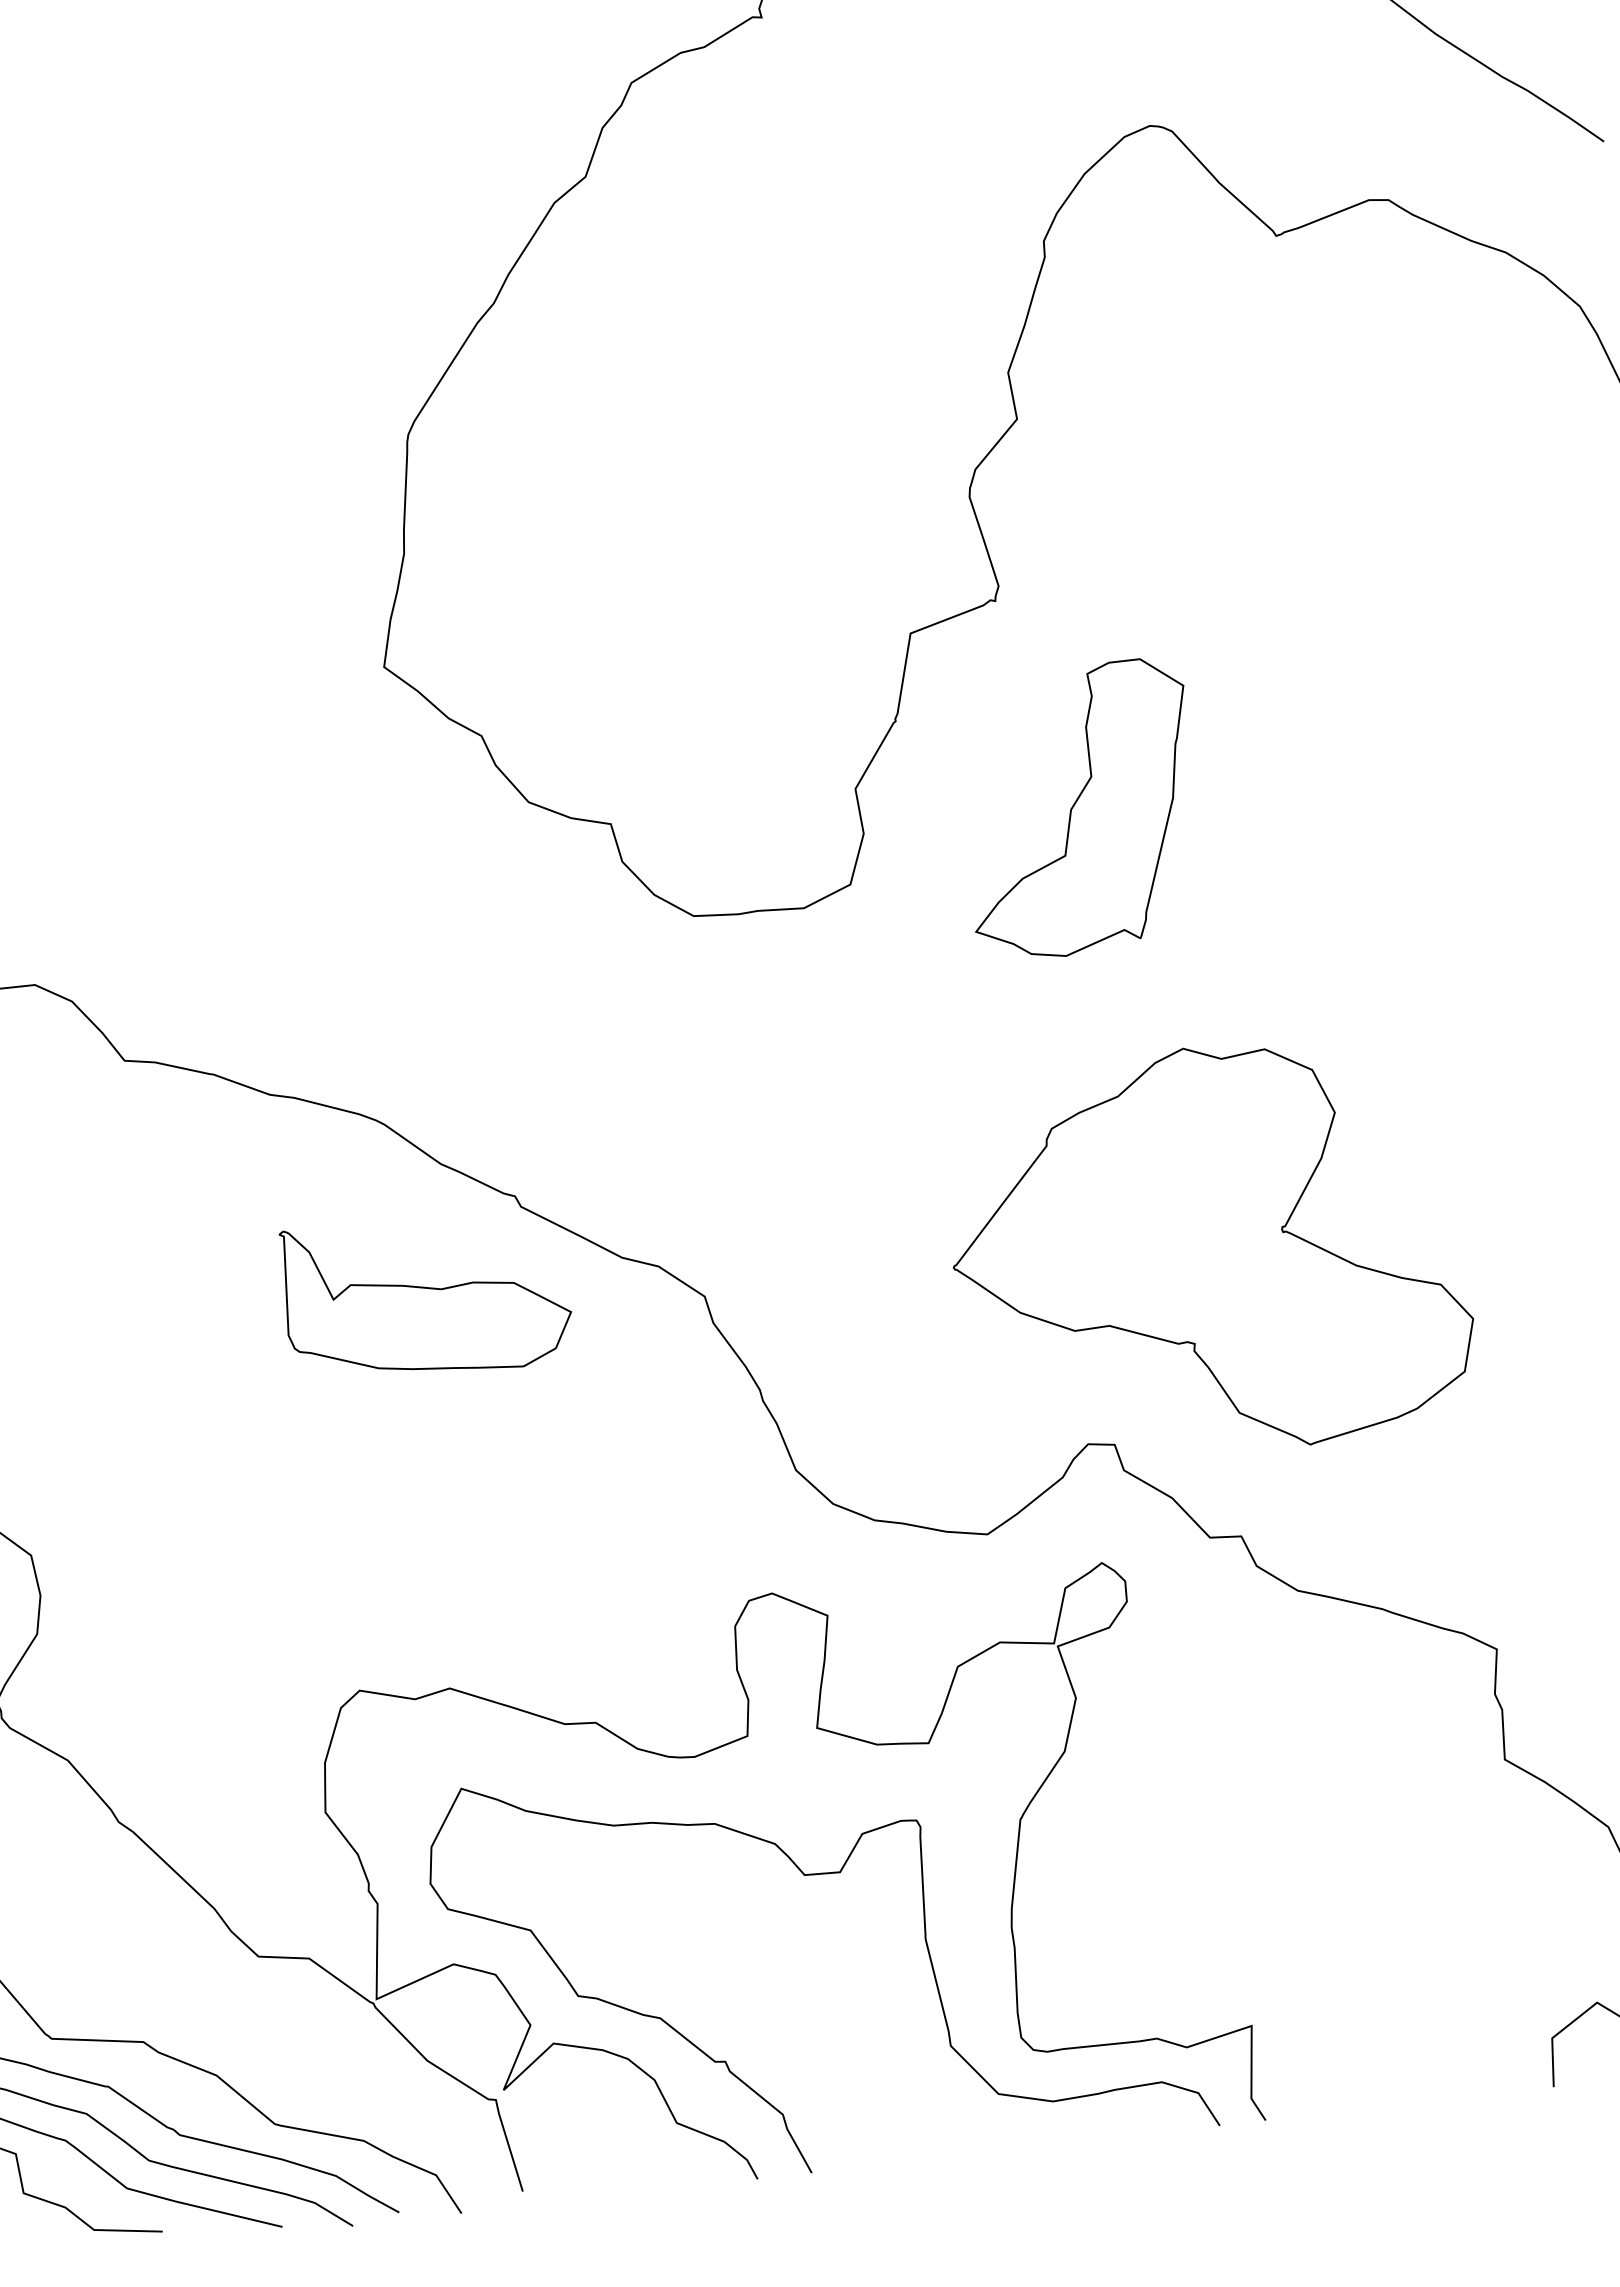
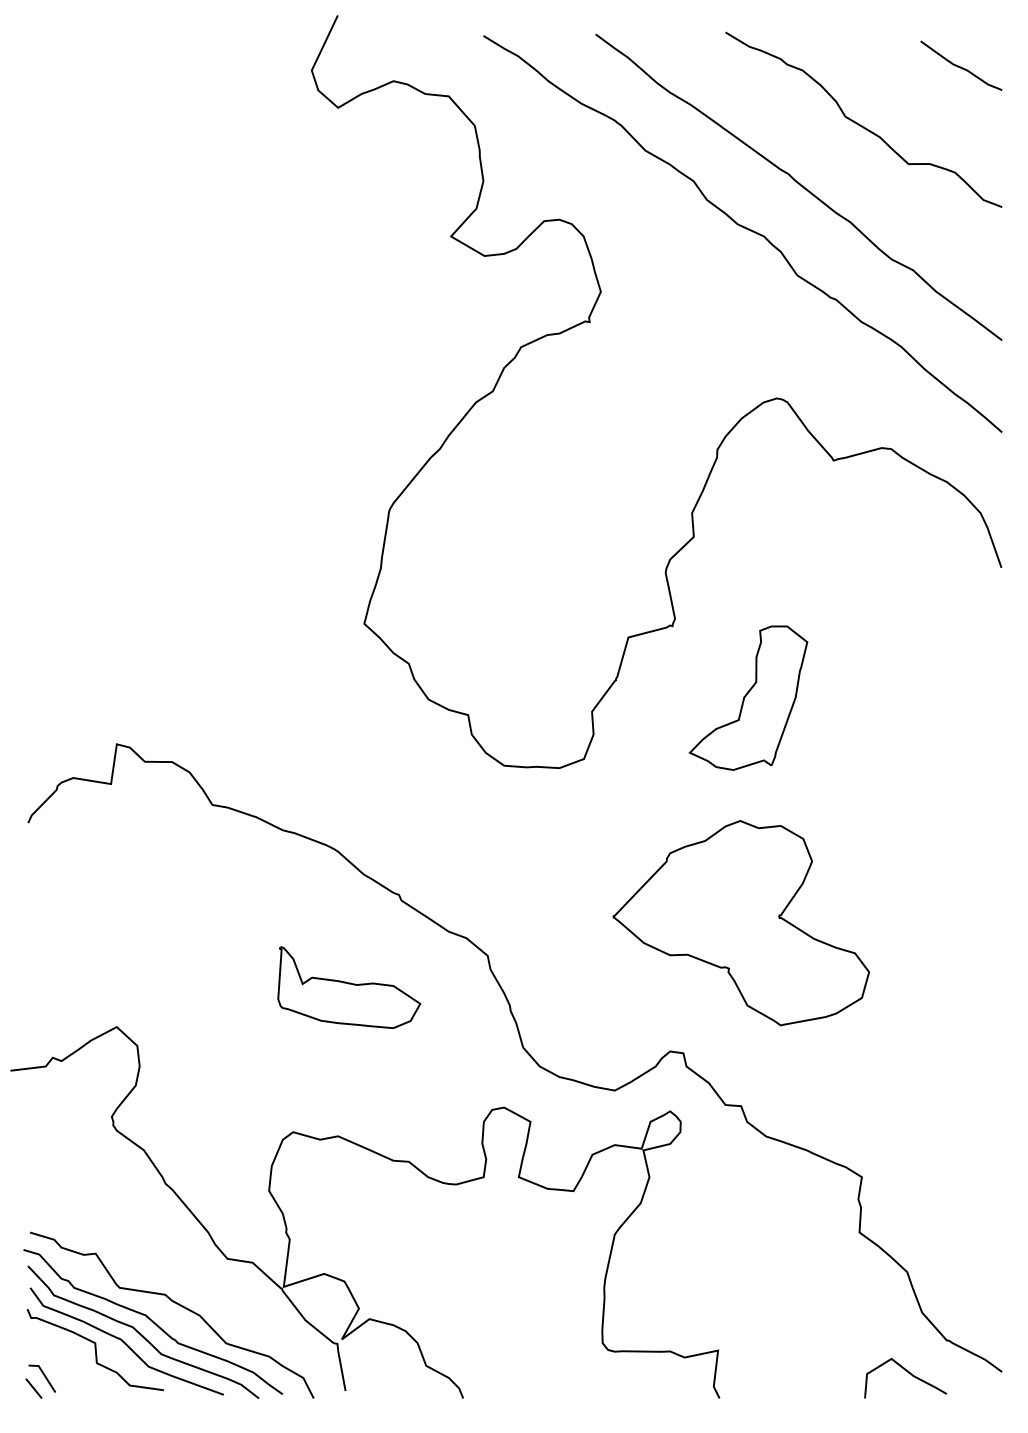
part: (1079, 808) -> (748, 697), moved
part: (1207, 1251) -> (740, 923), moved
part: (427, 1295) -> (349, 987), moved
curve: (809, 1876) -> (506, 1250), removed

